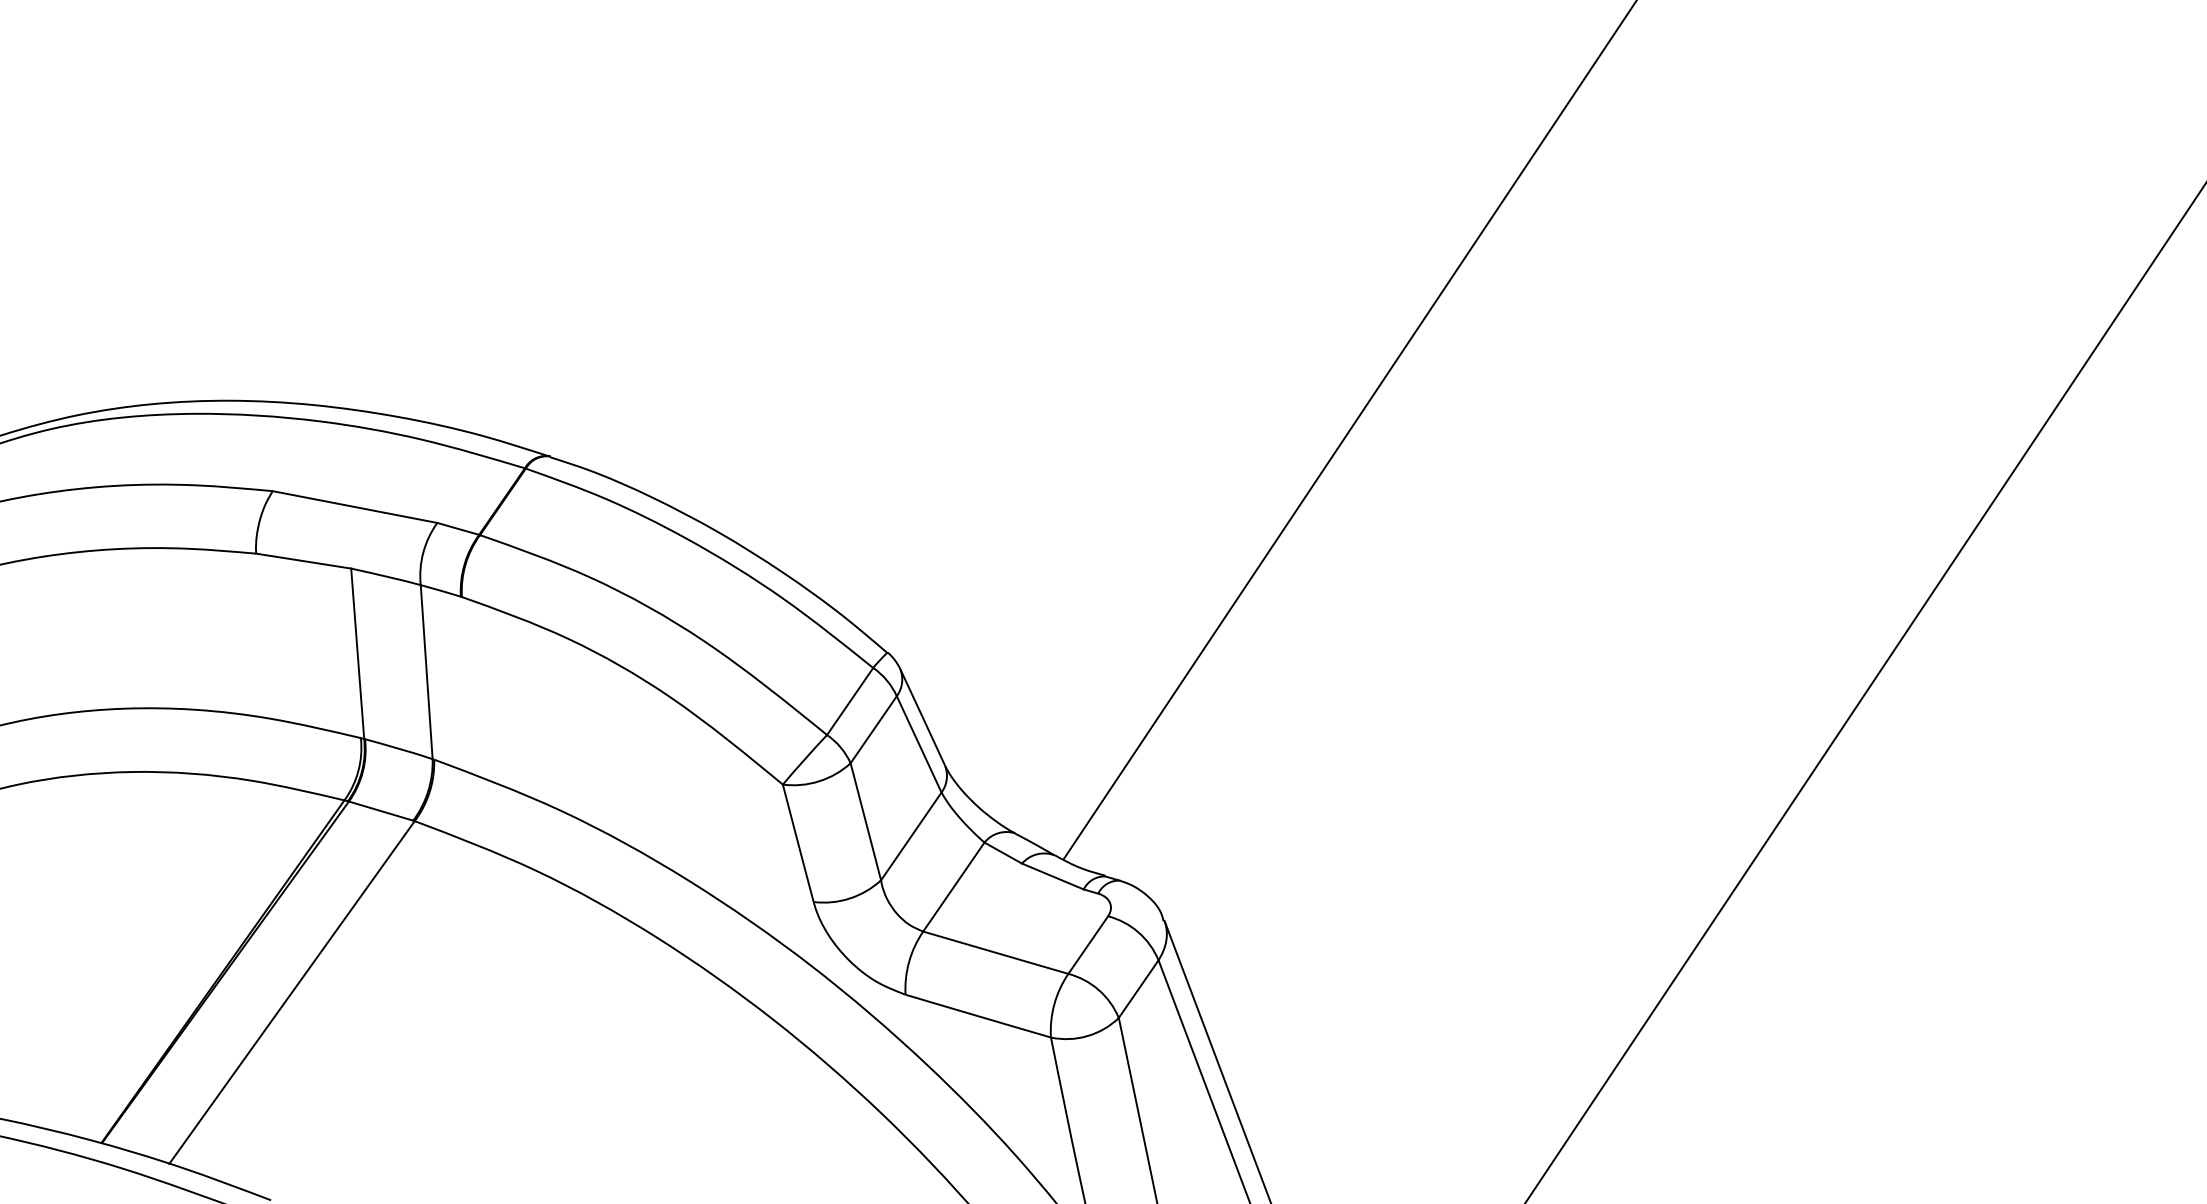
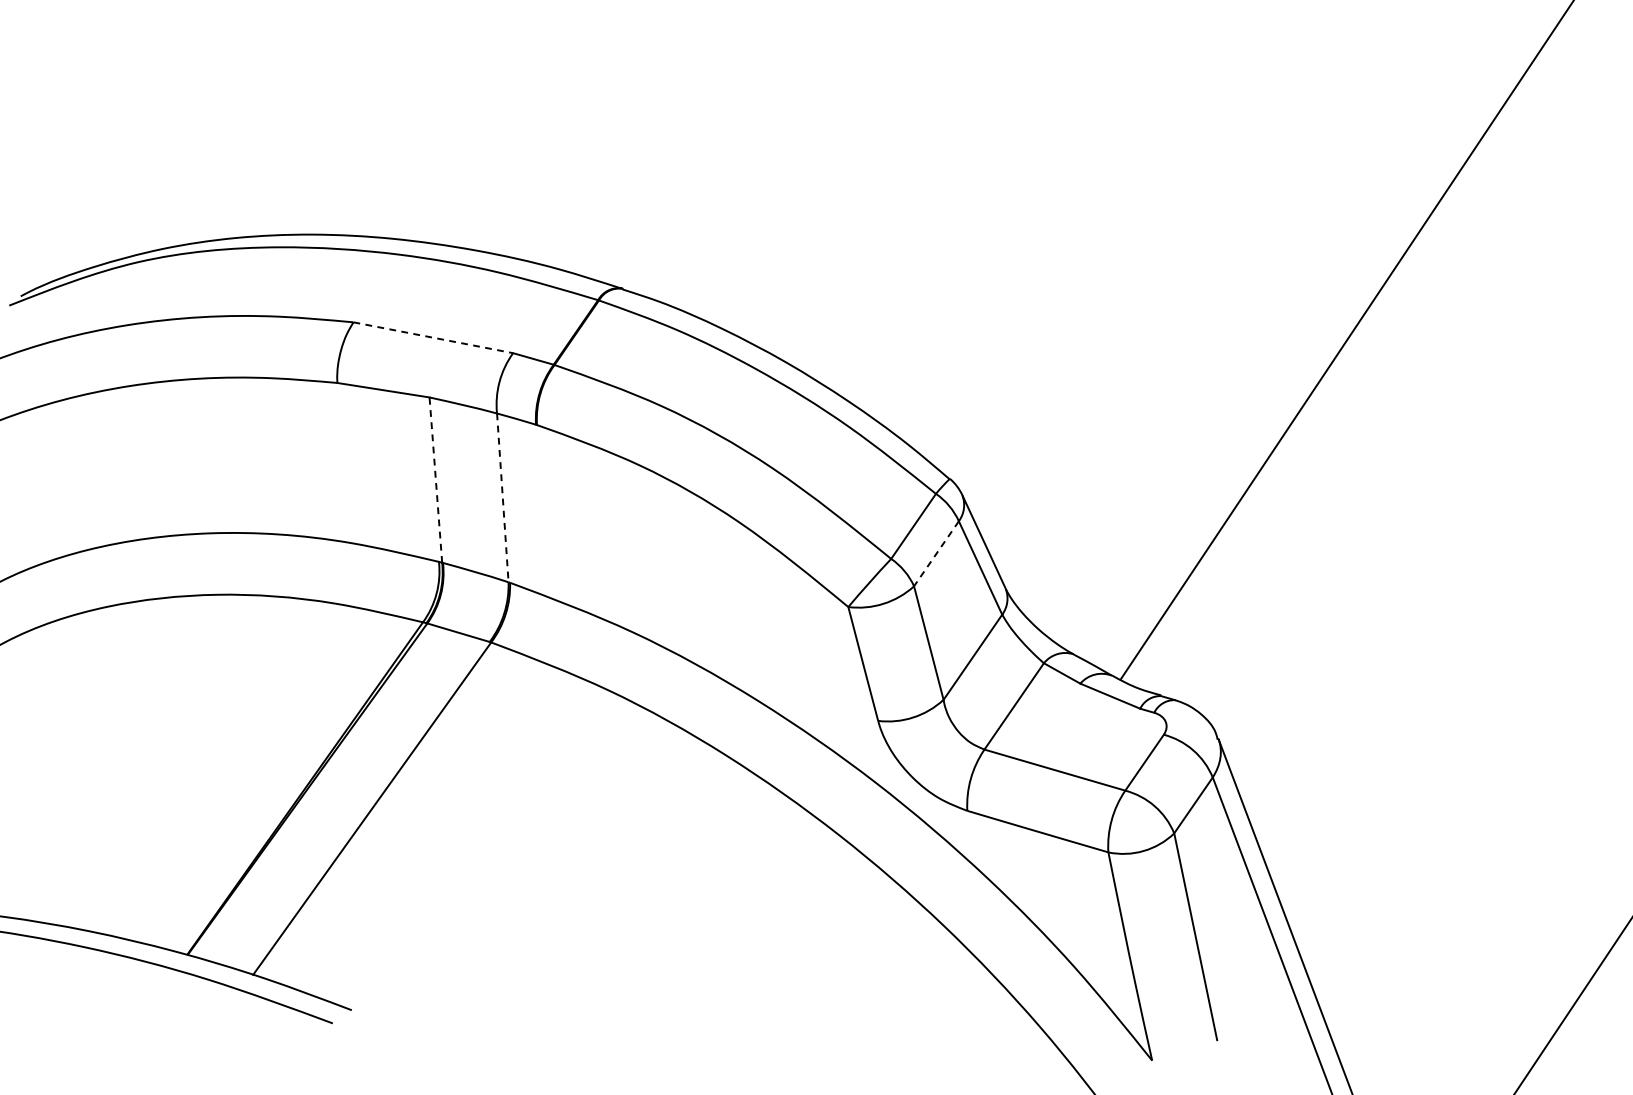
line: (355, 507) -> (433, 338), solid -> dashed
line: (357, 653) -> (435, 479), solid -> dashed
line: (426, 672) -> (502, 498), solid -> dashed
line: (873, 729) -> (936, 553), solid -> dashed

